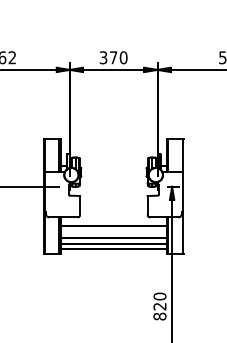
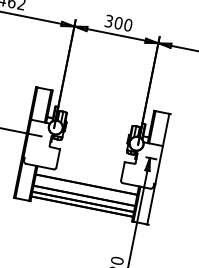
text: (113, 57) -> (118, 22), 370 -> 300

